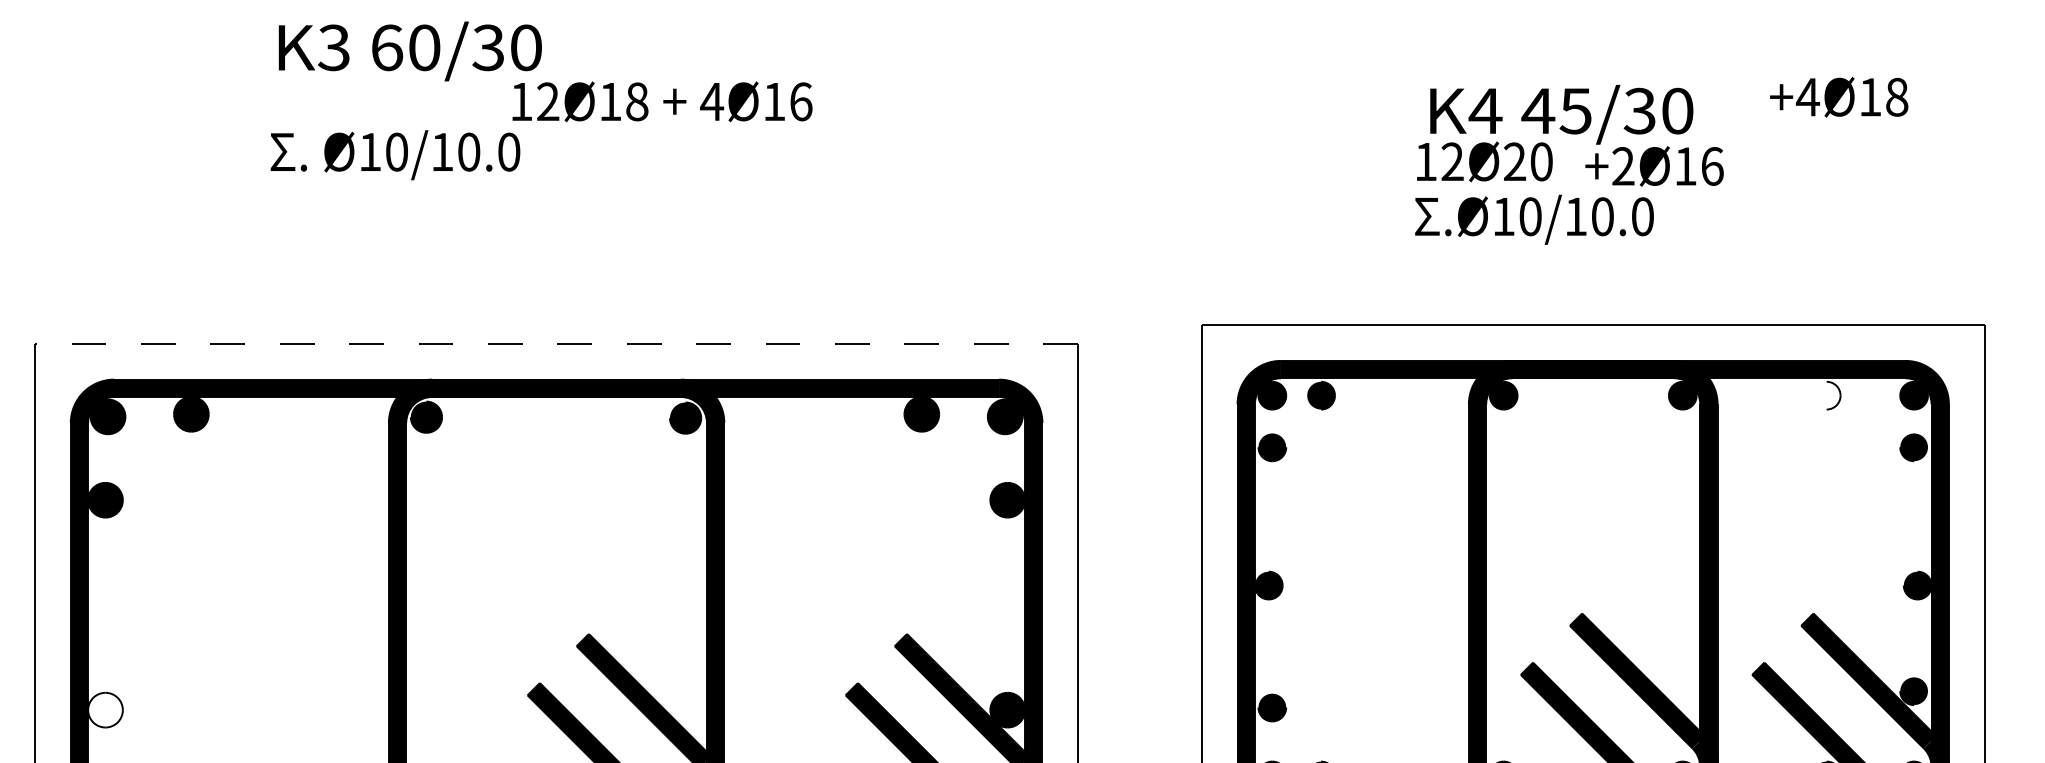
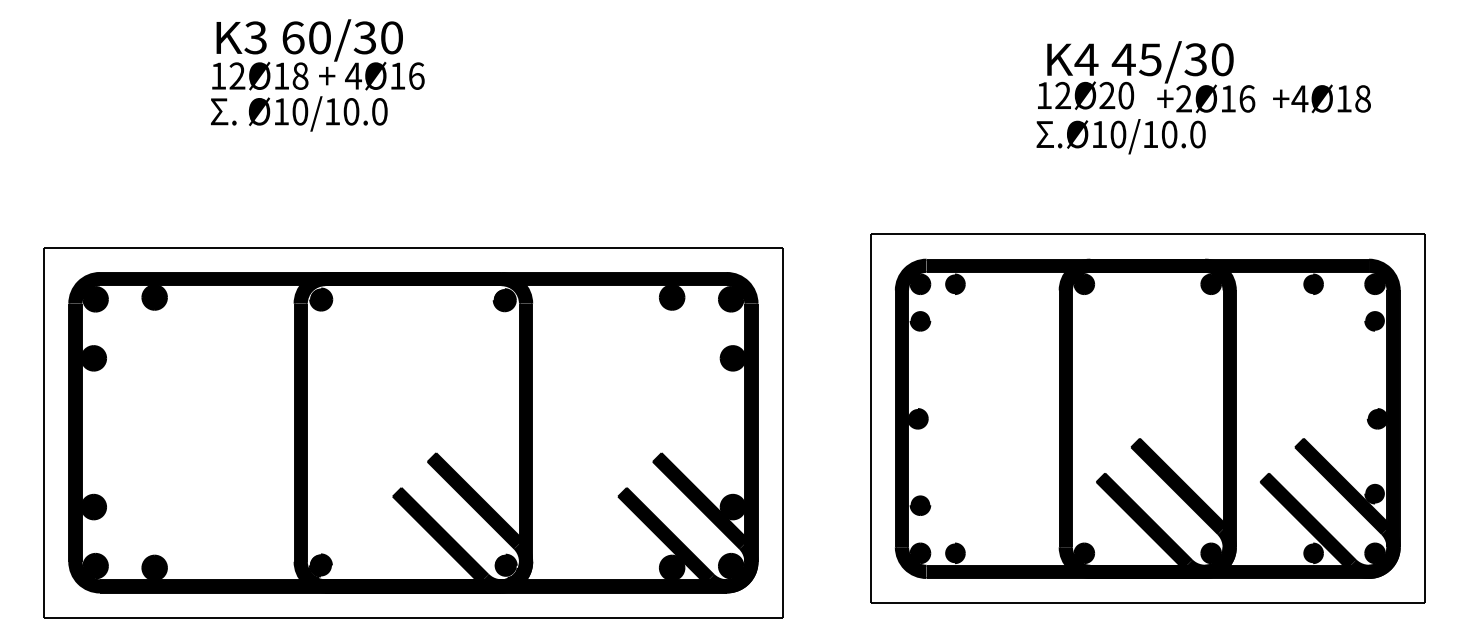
text: (1838, 96) -> (1321, 98), moved
text: (662, 100) -> (318, 75), moved
text: (1568, 164) -> (1145, 97), moved
line: (555, 343) -> (412, 247), dashed -> solid
fill: (1825, 395) -> (1312, 284), added
fill: (105, 709) -> (93, 506), added

